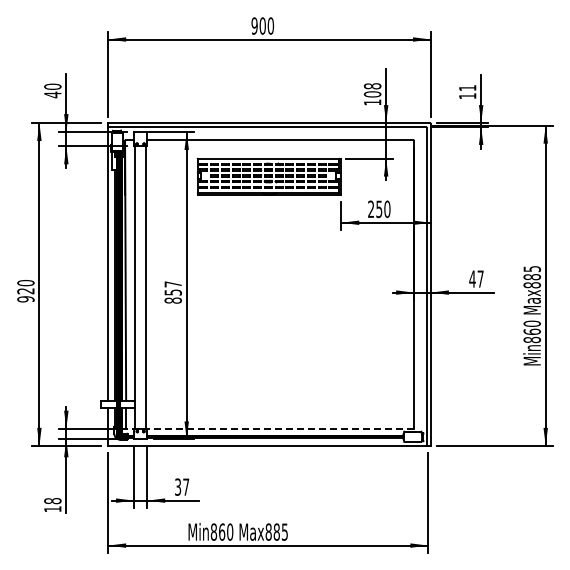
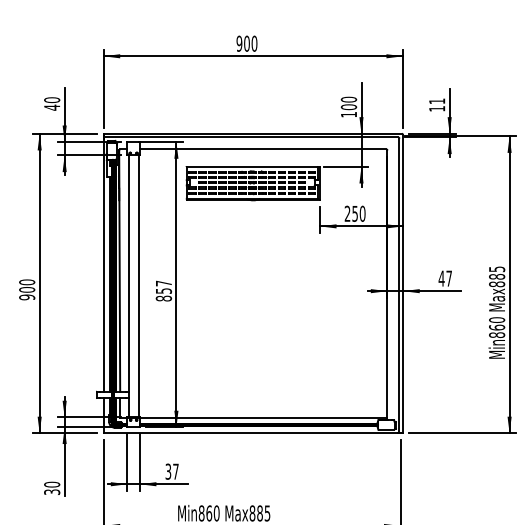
text: (372, 86) -> (348, 99), 108 -> 100
text: (25, 291) -> (26, 290), 920 -> 900
line: (270, 428) -> (254, 417), dashed -> solid
text: (52, 505) -> (51, 488), 18 -> 30

